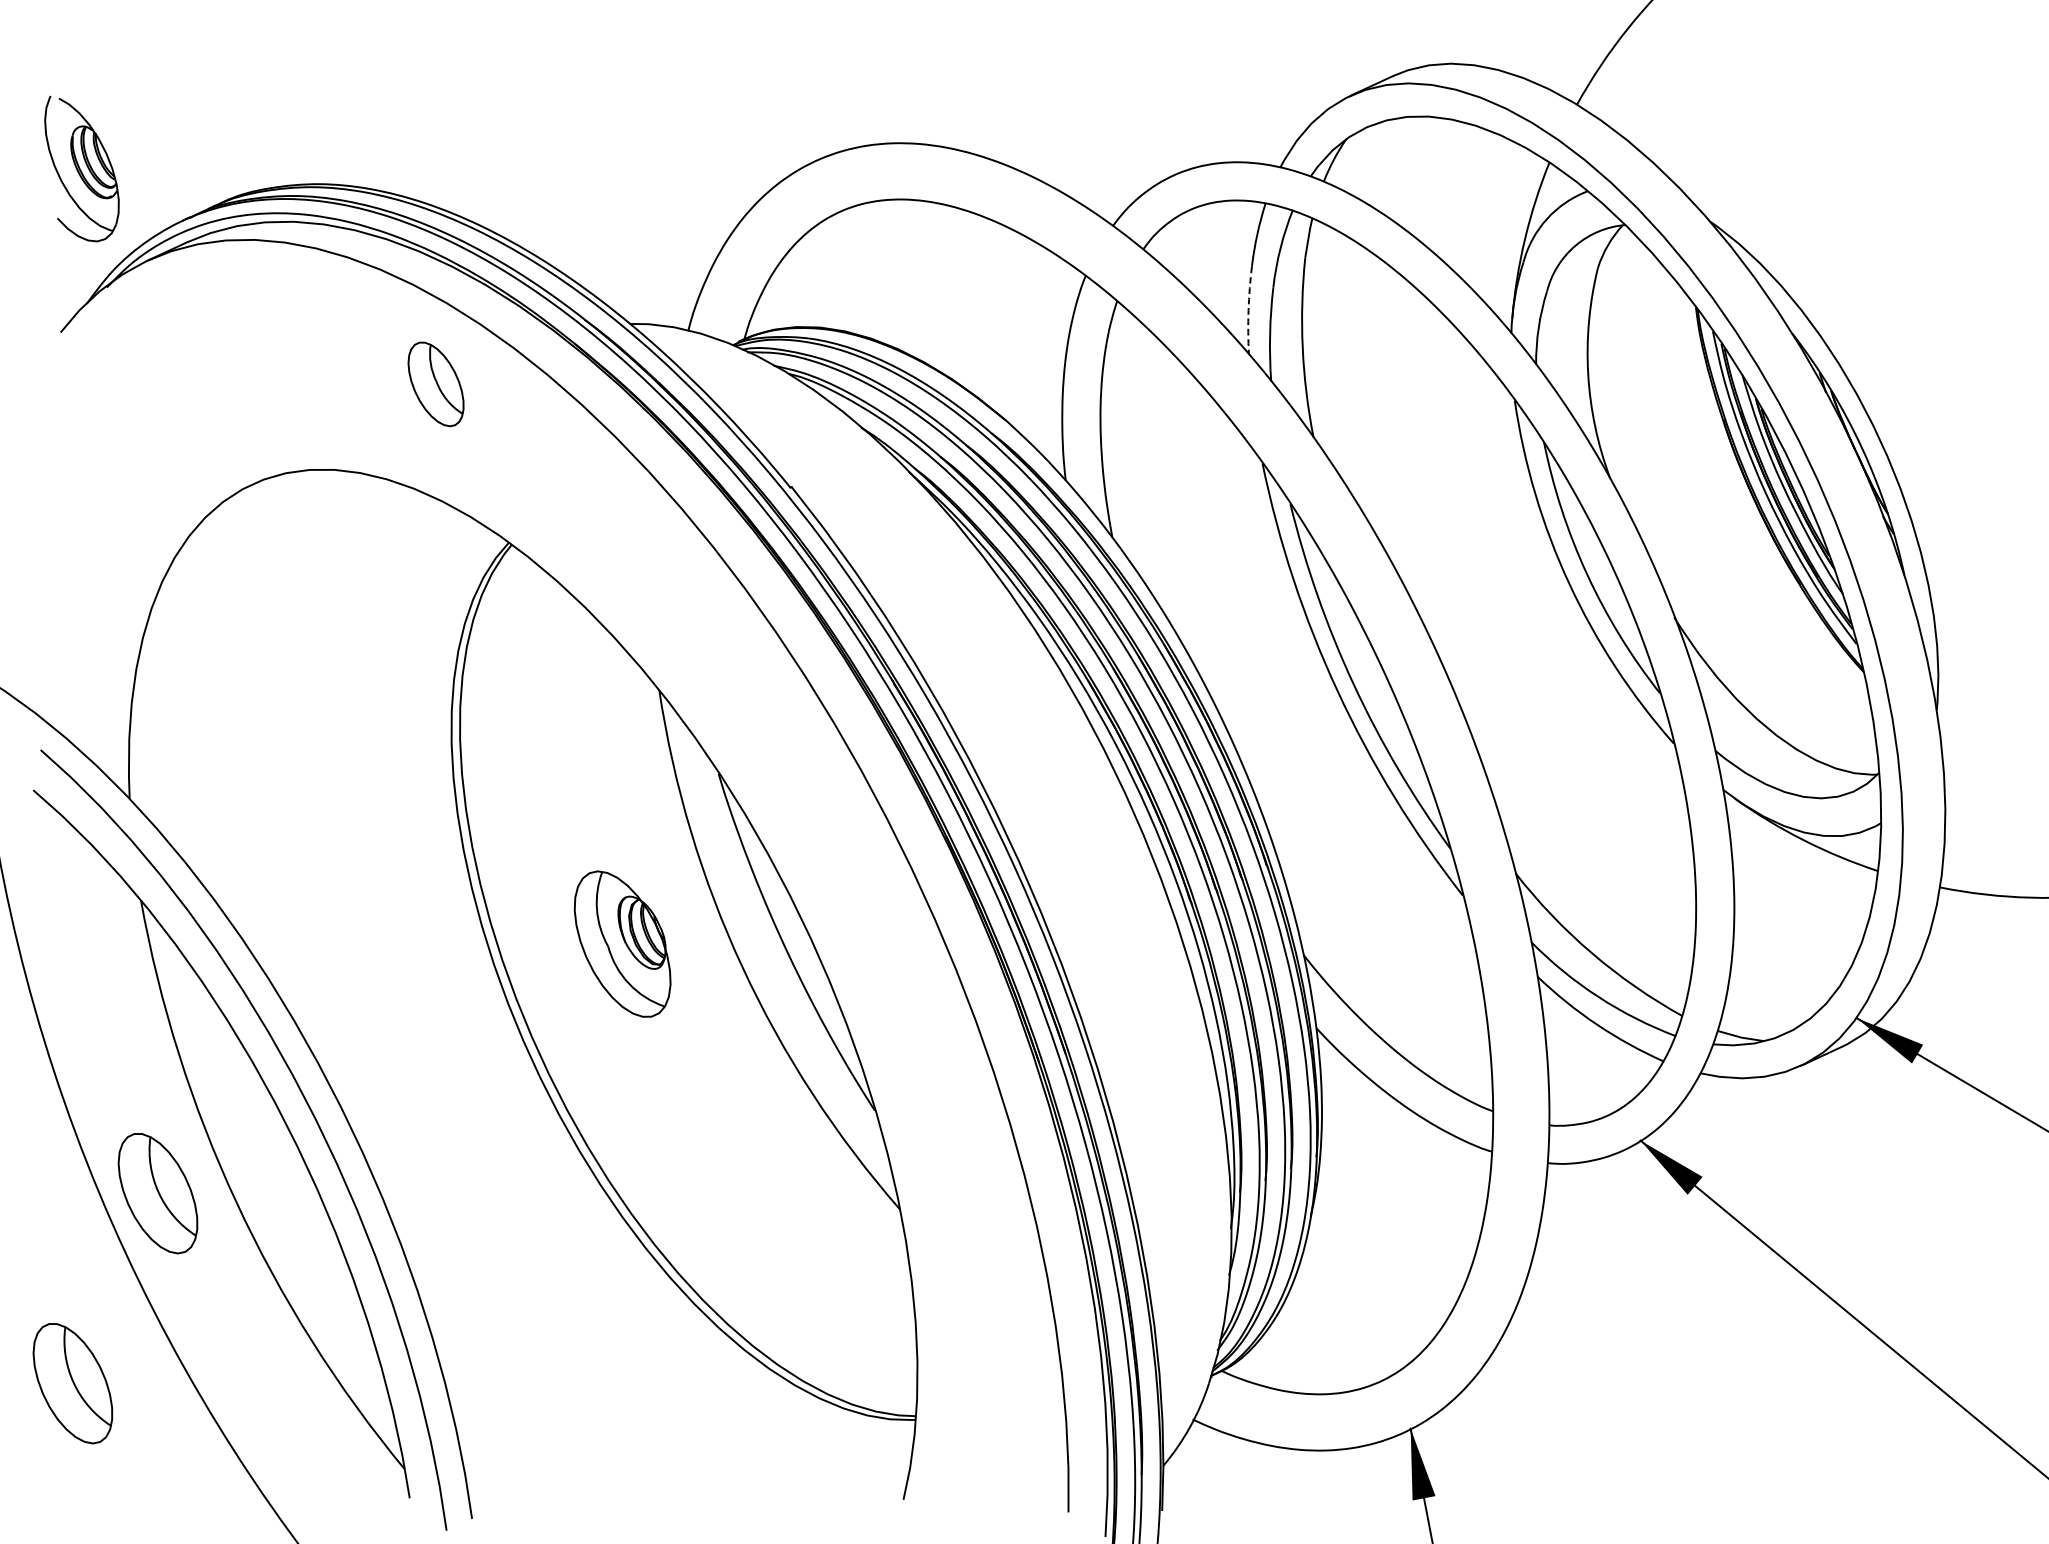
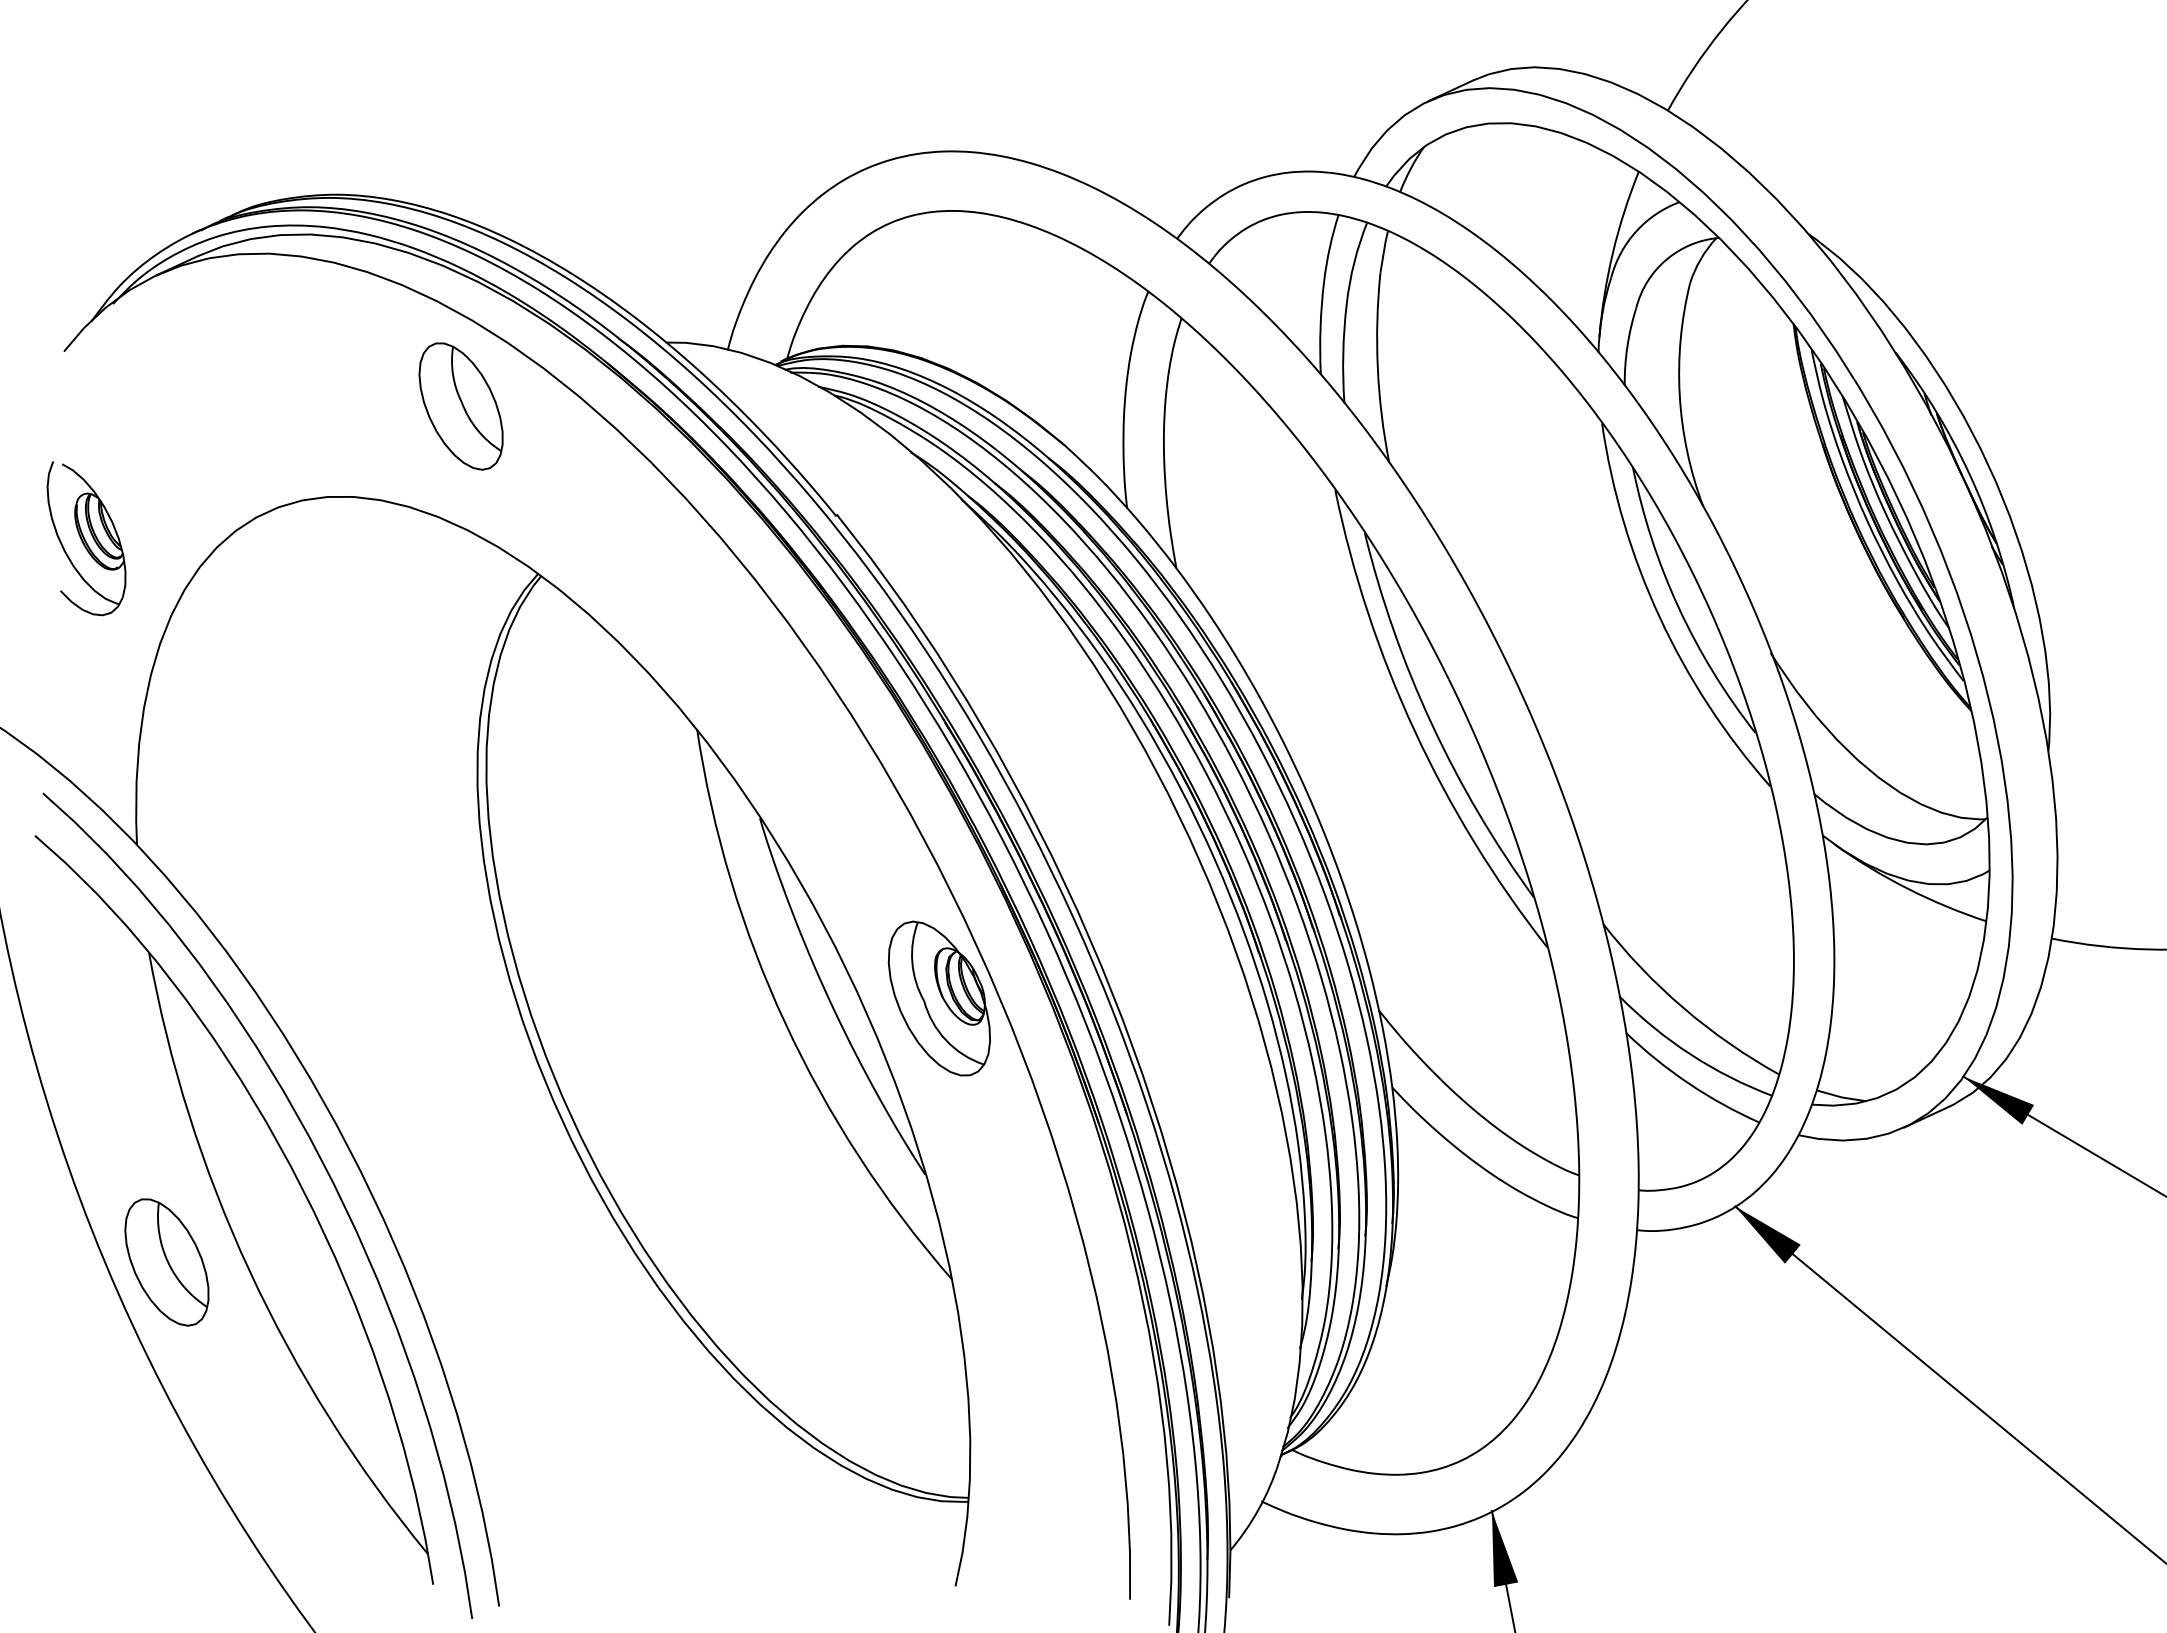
part: (81, 168) -> (86, 538), moved
arc: (1248, 310) -> (1320, 328), dashed -> solid
part: (435, 384) -> (460, 406), size x1.43
part: (621, 944) -> (938, 998), moved
part: (72, 1383) -> (76, 1463), removed

